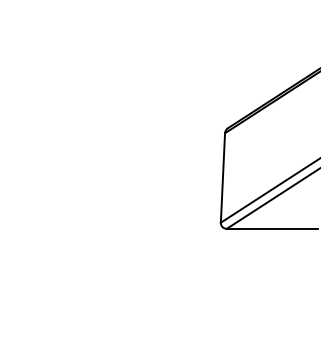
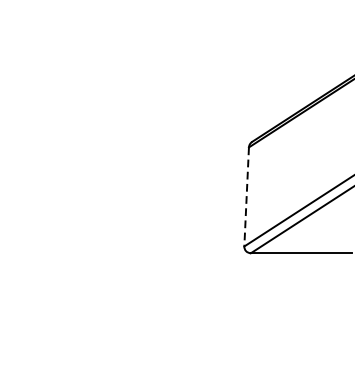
line: (222, 178) -> (246, 197), solid -> dashed

